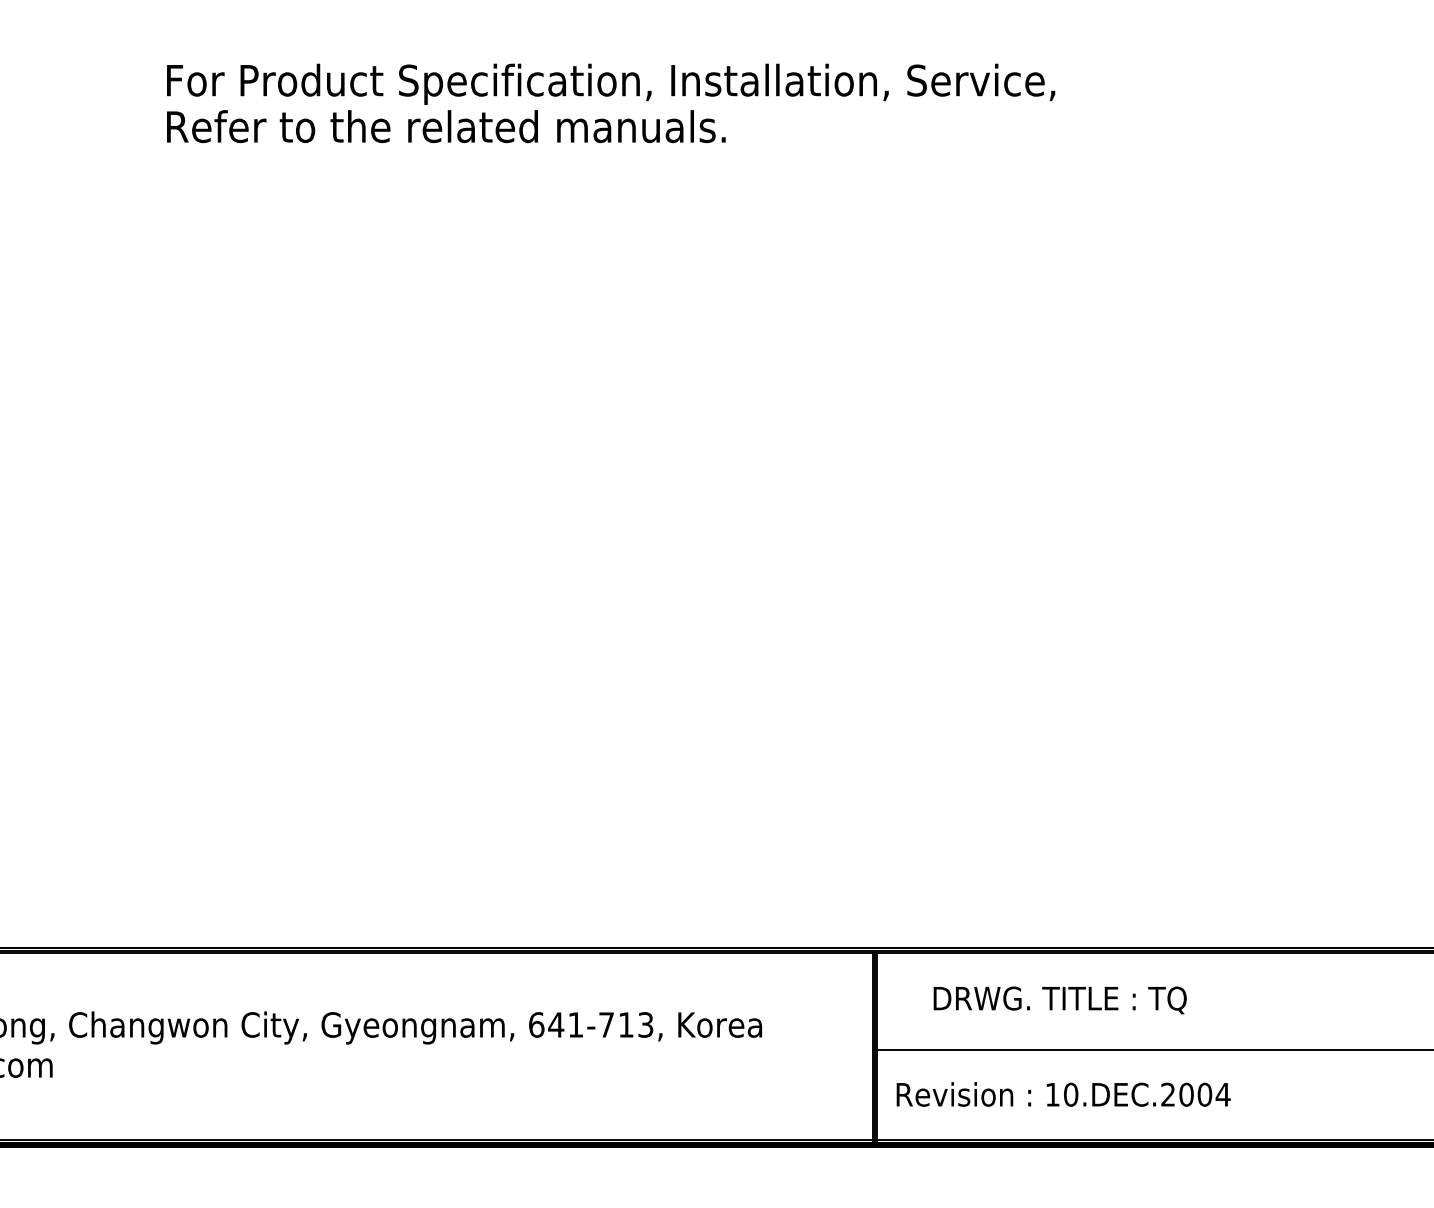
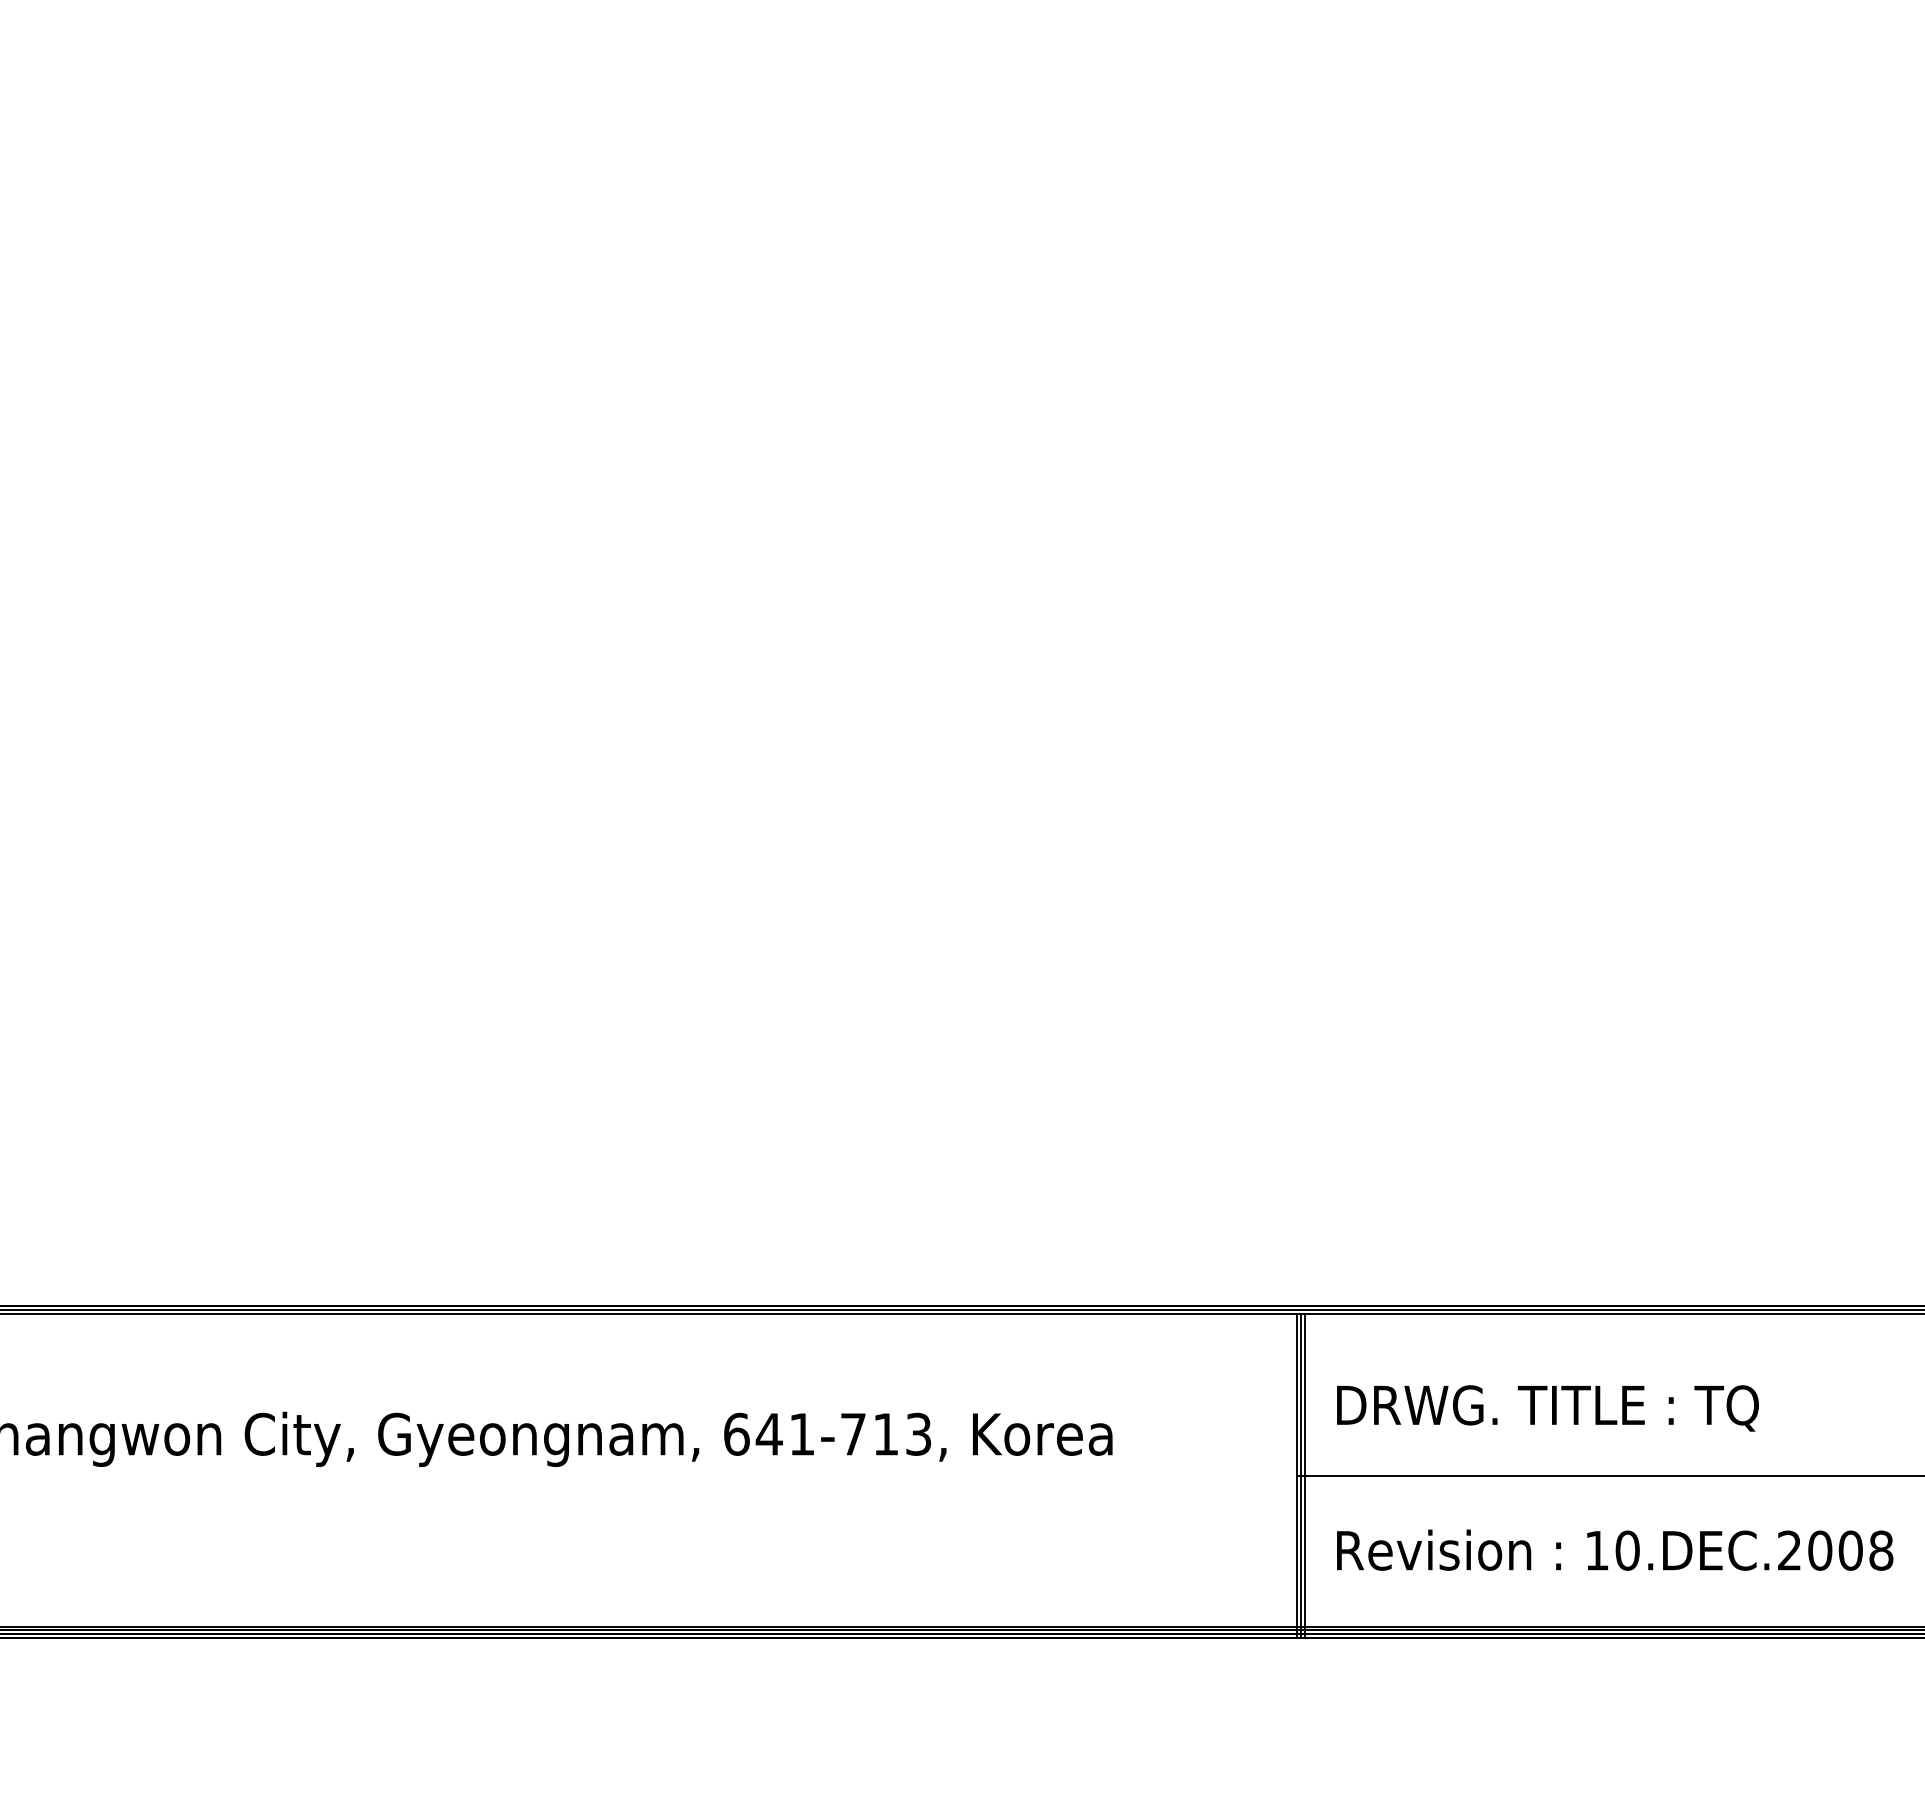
text: (1059, 1000) -> (1546, 1408), moved
text: (1222, 1094) -> (1880, 1550), 10.DEC.2004 -> 10.DEC.2008

